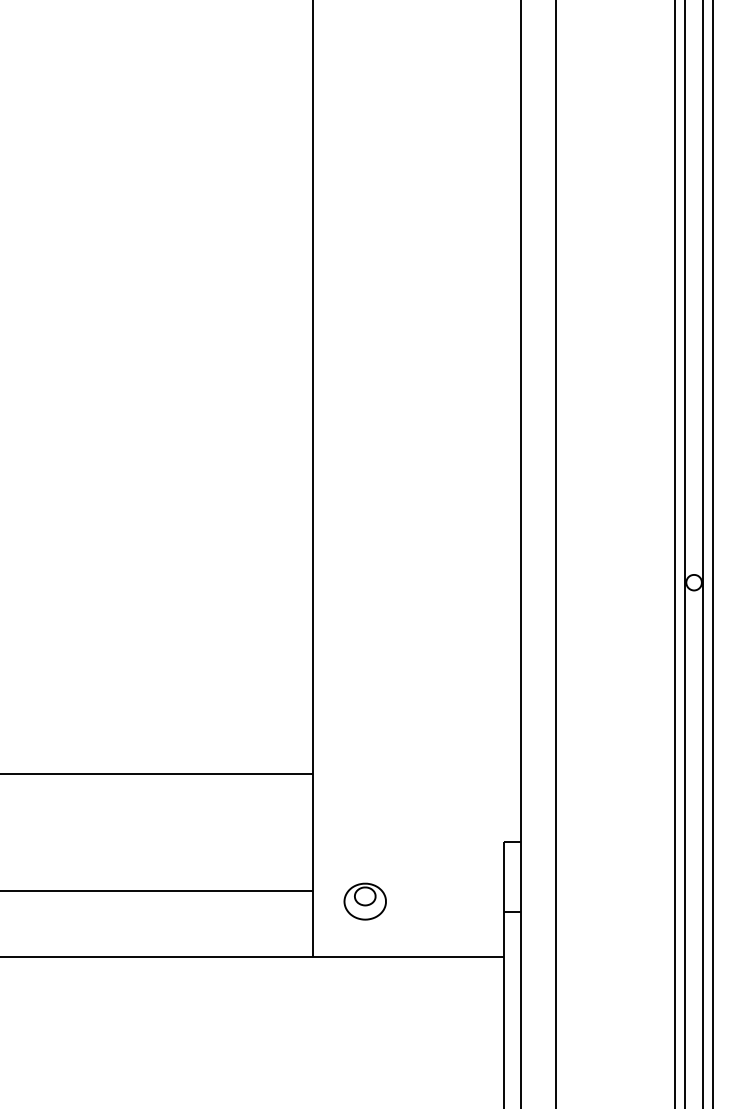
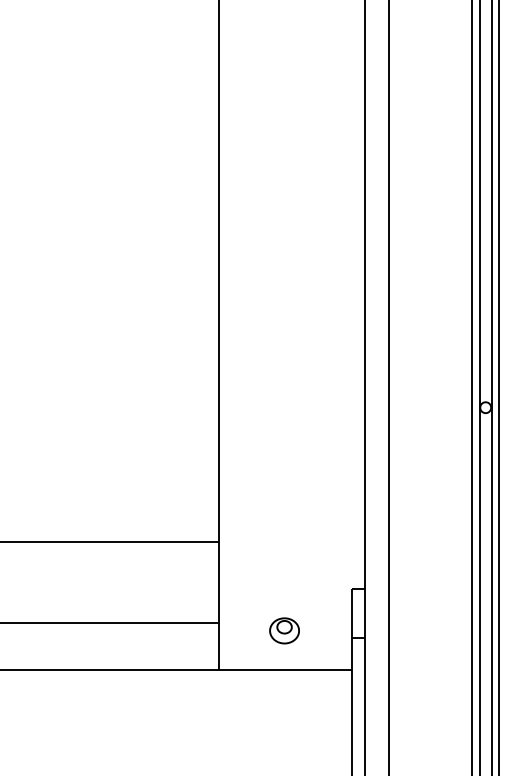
part: (365, 901) -> (284, 630), moved

